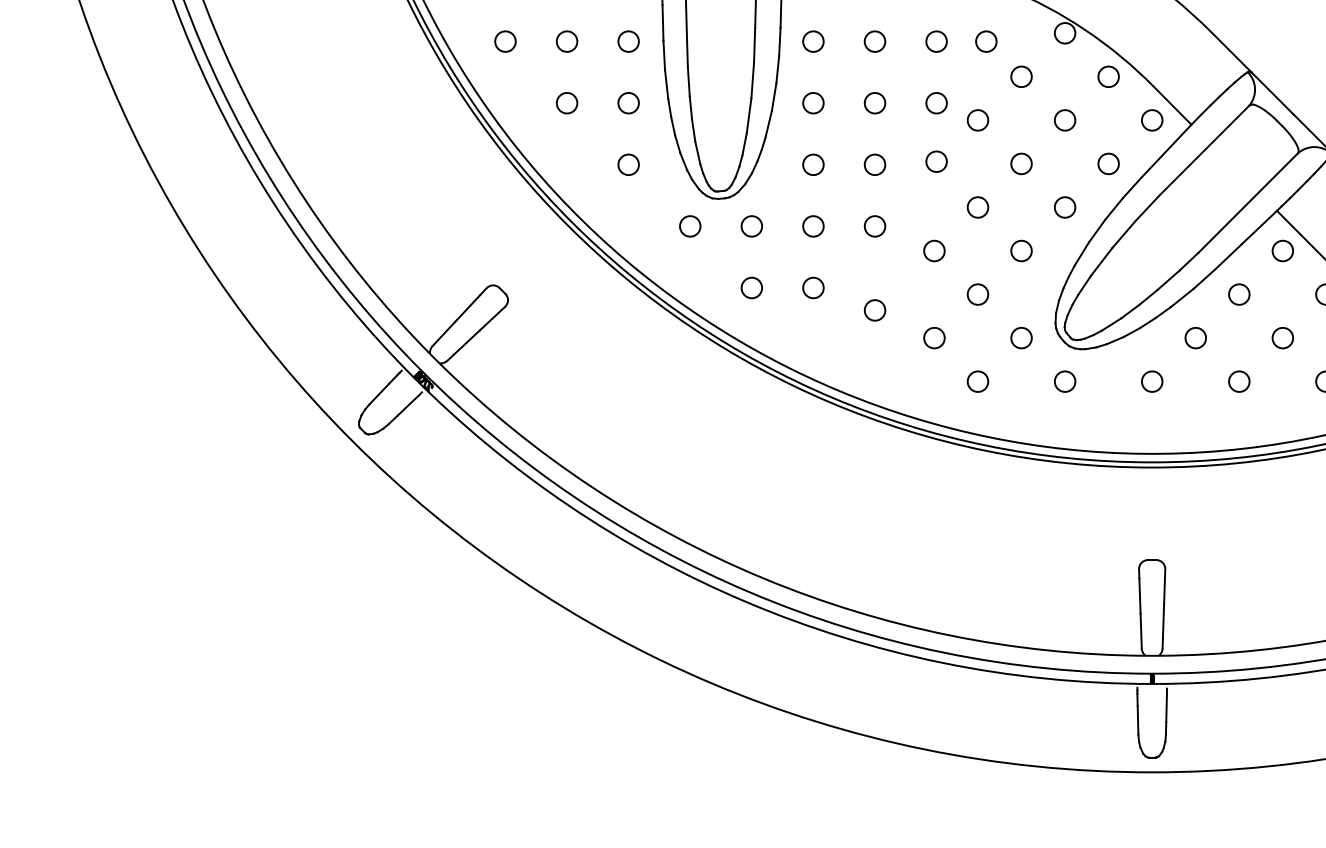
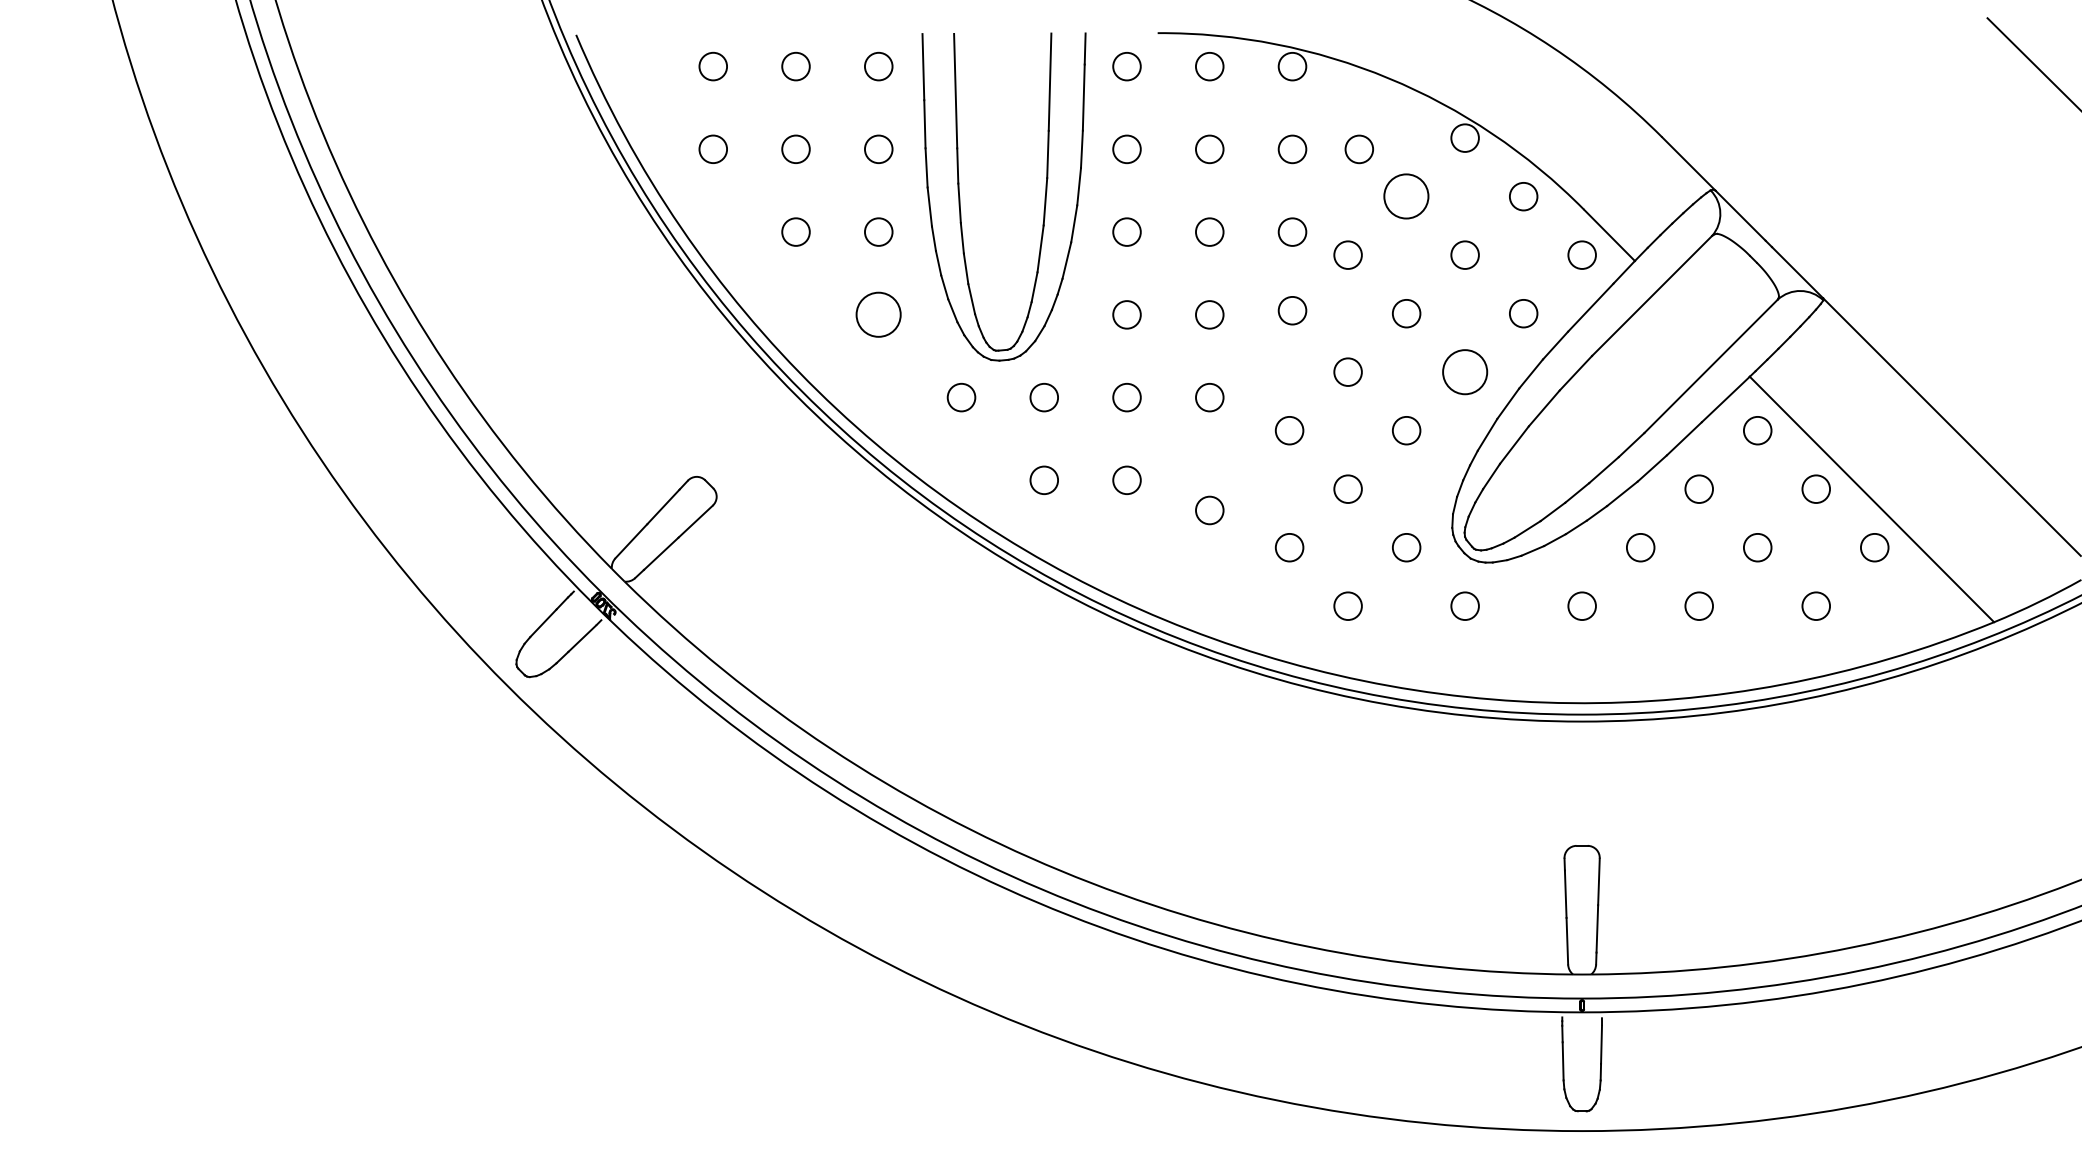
circle: (1021, 76) -> (1406, 196), size x1.6
circle: (628, 164) -> (878, 314), size x1.6
circle: (1064, 206) -> (1464, 371), size x1.6

